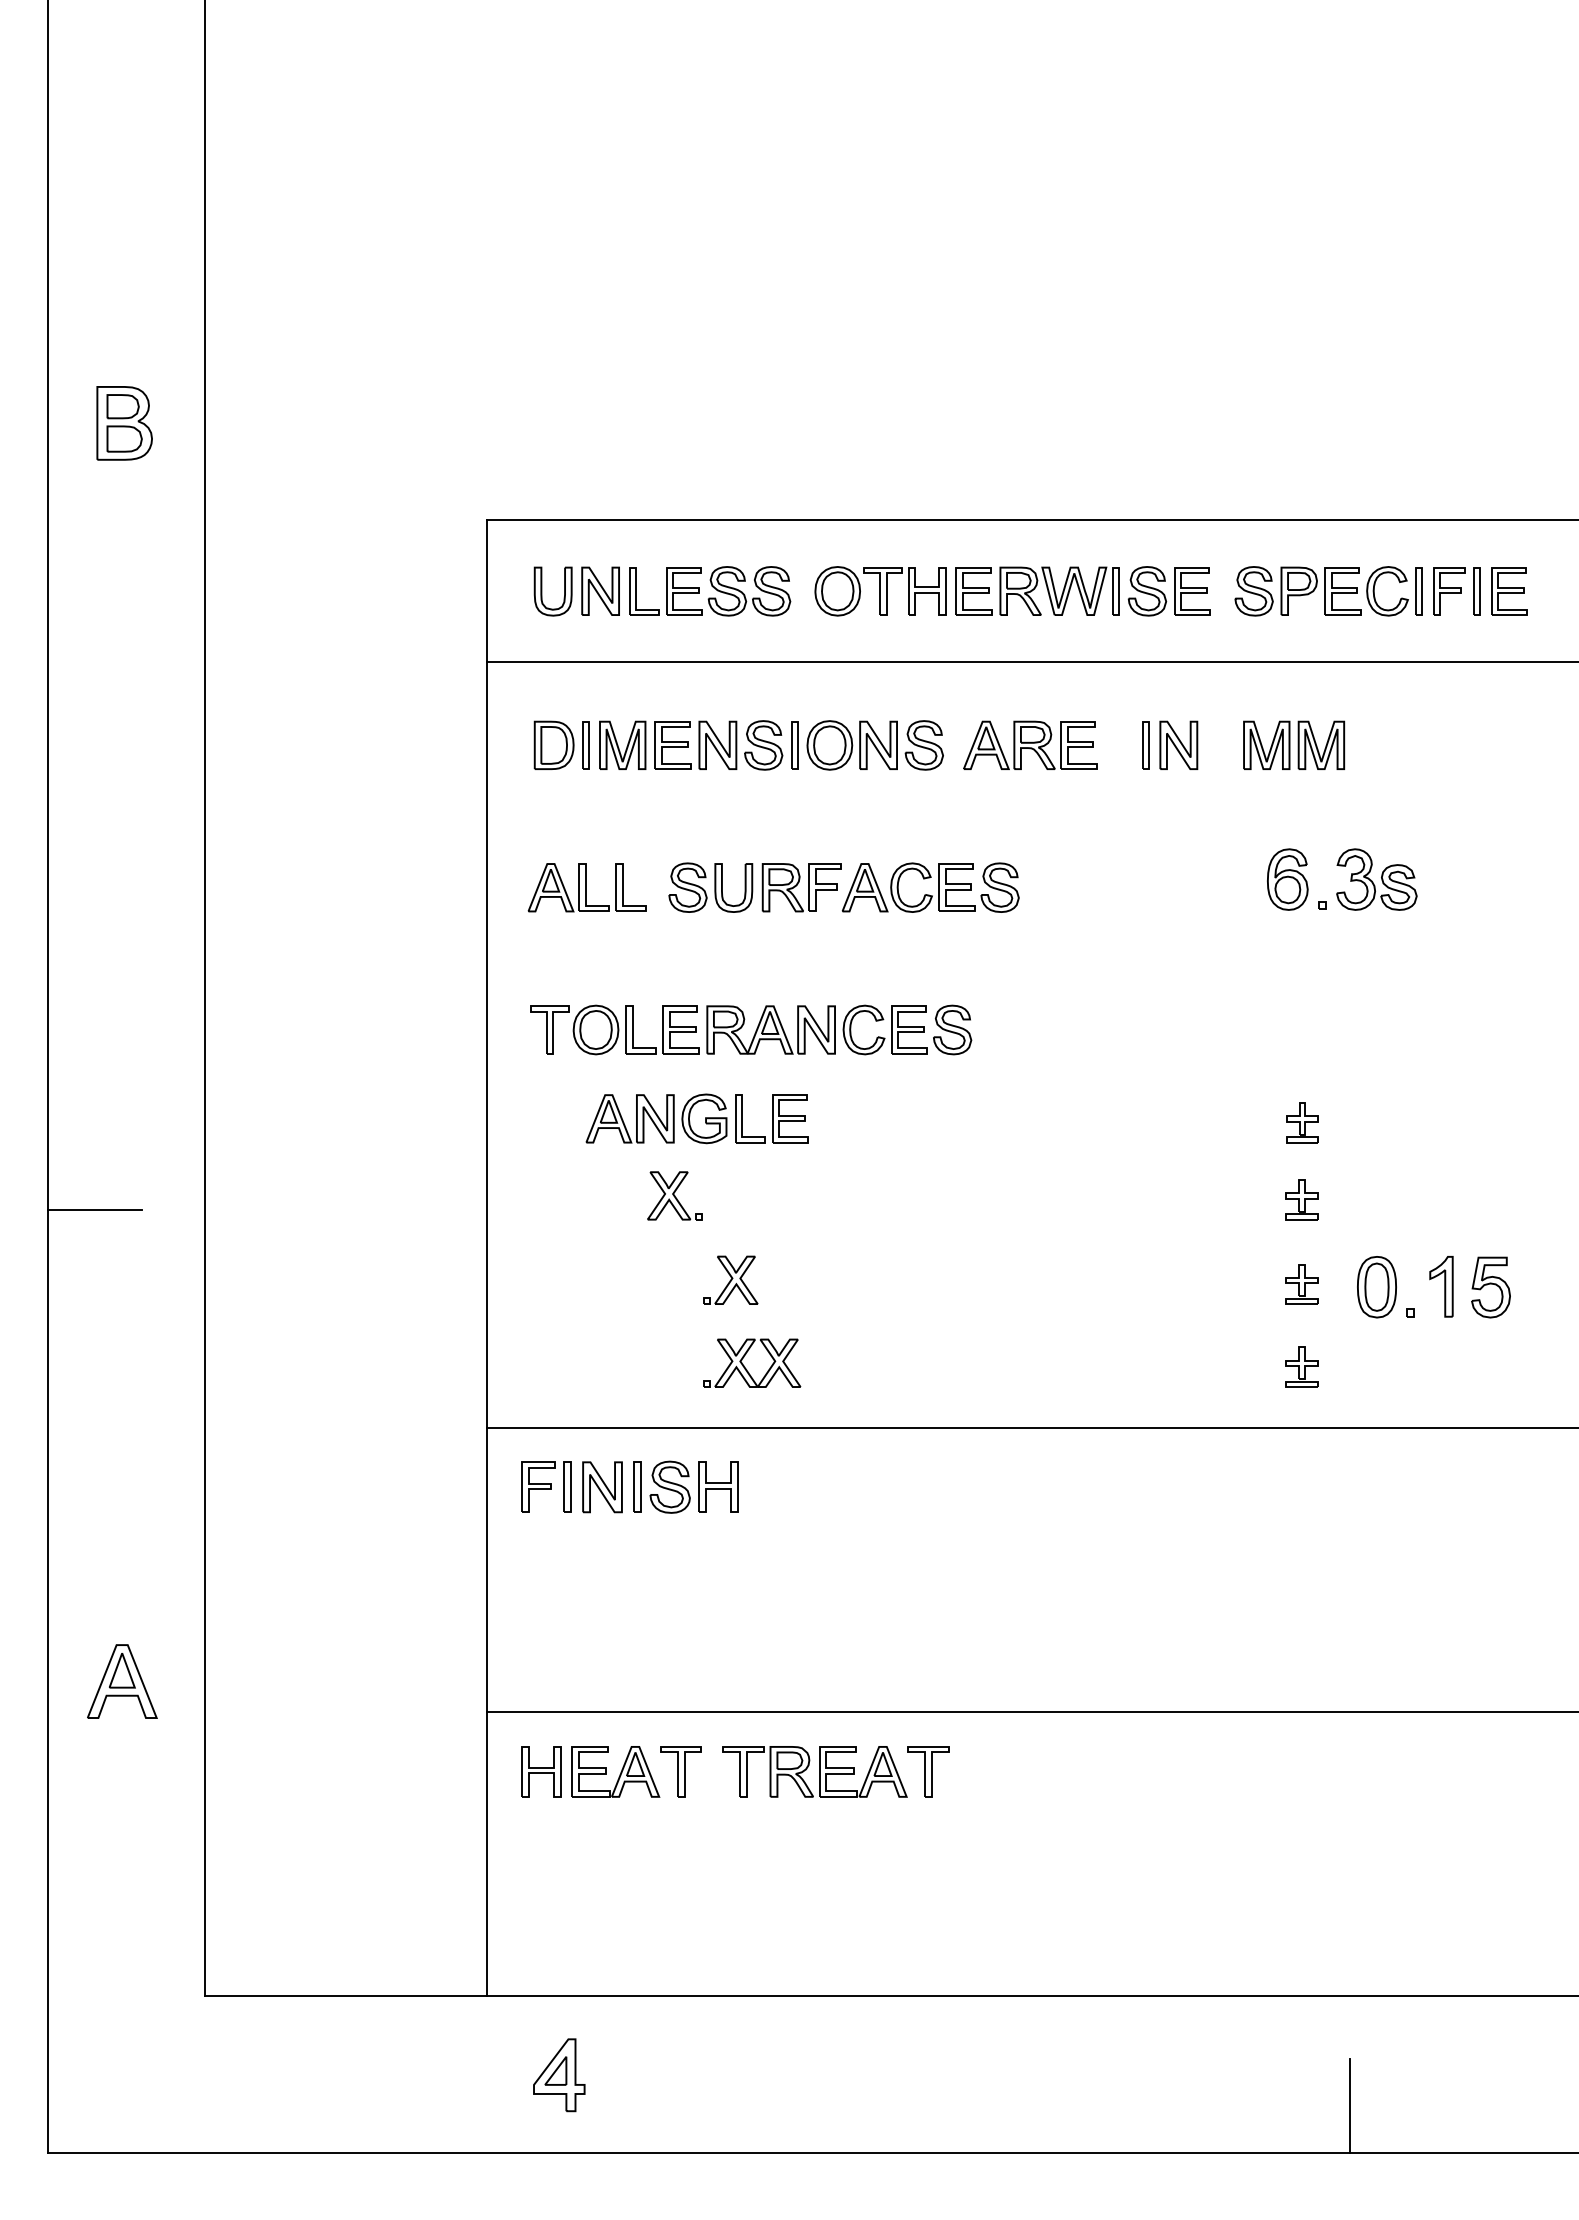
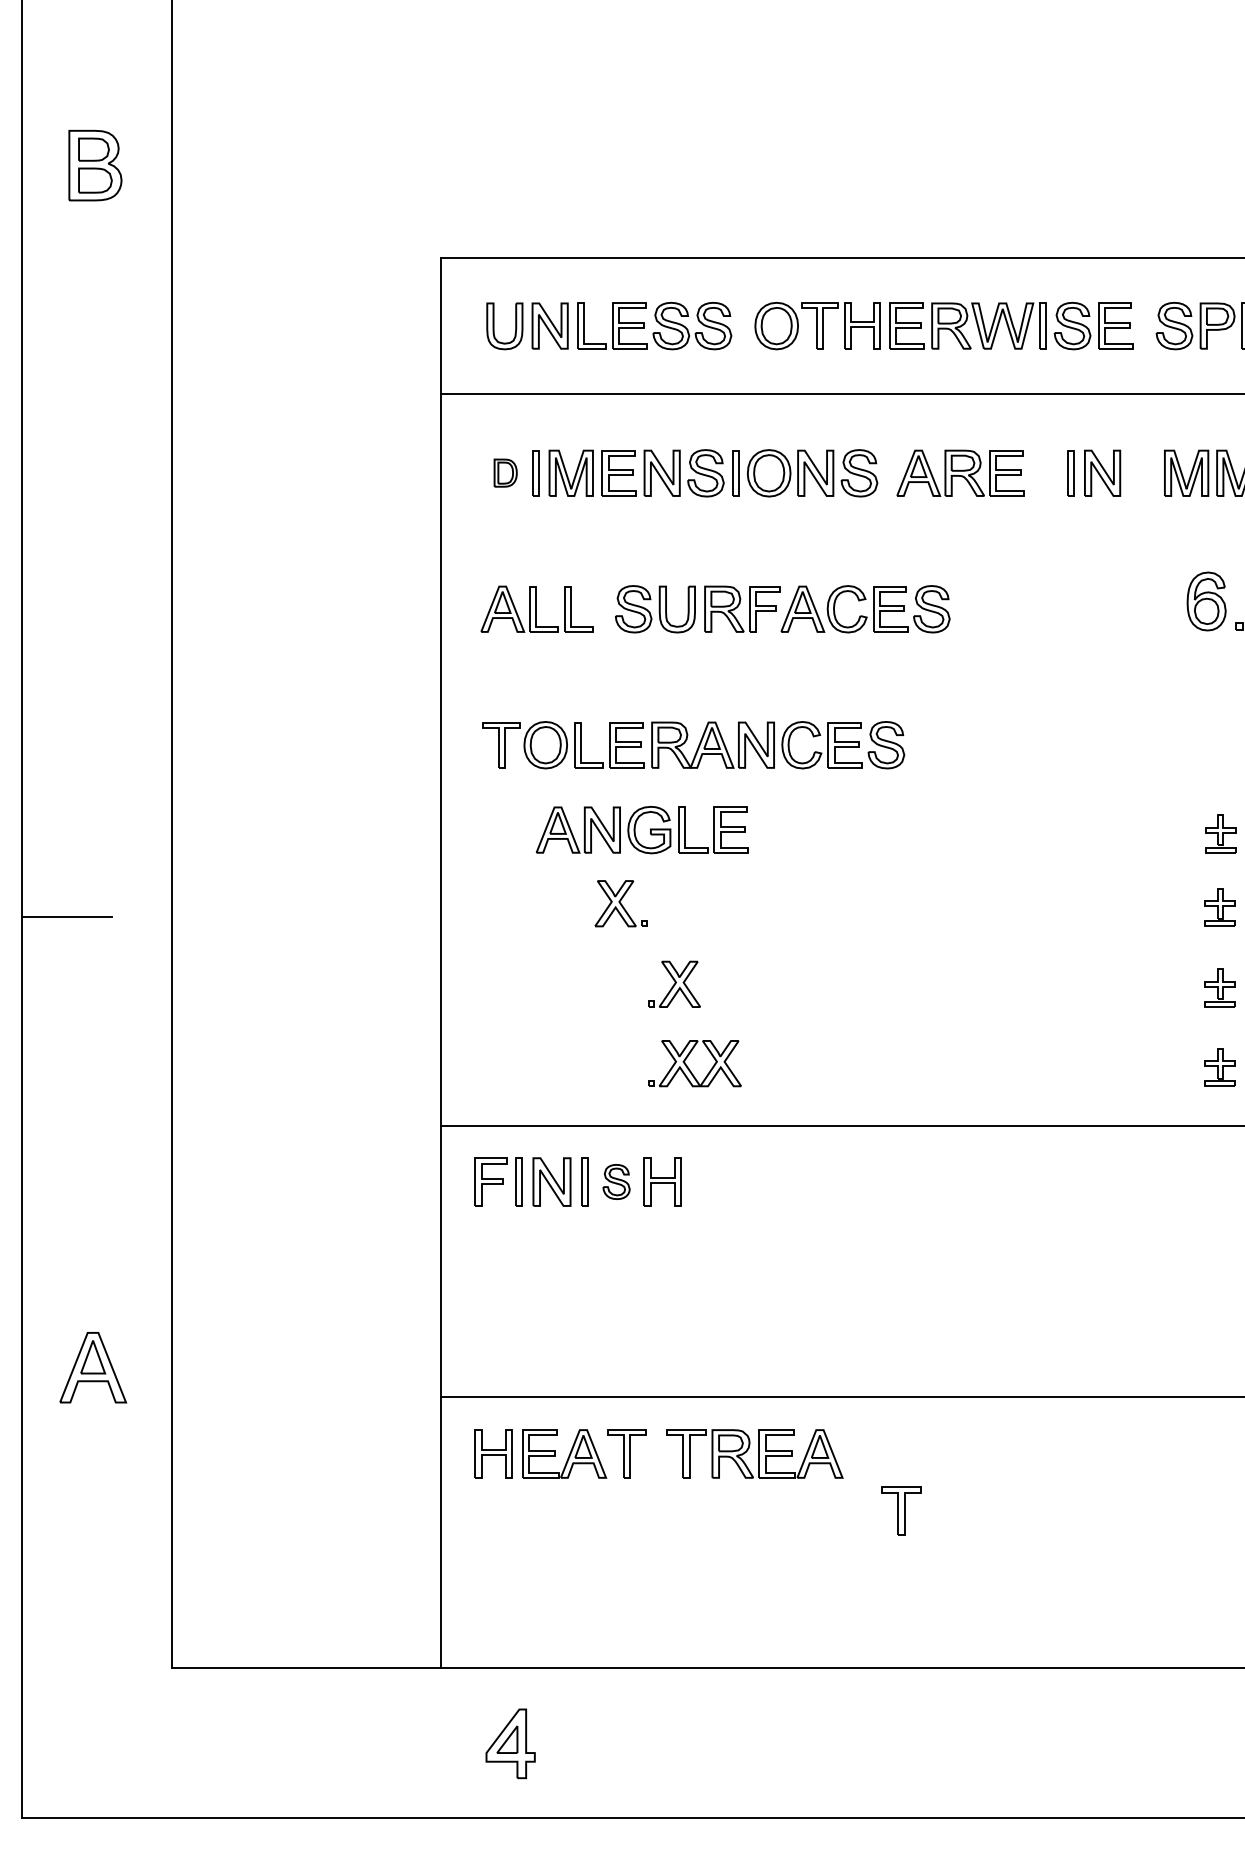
part: (553, 744) -> (505, 472), size x0.6
part: (669, 1486) -> (615, 1181), size x0.7
part: (928, 1771) -> (901, 1510), moved

